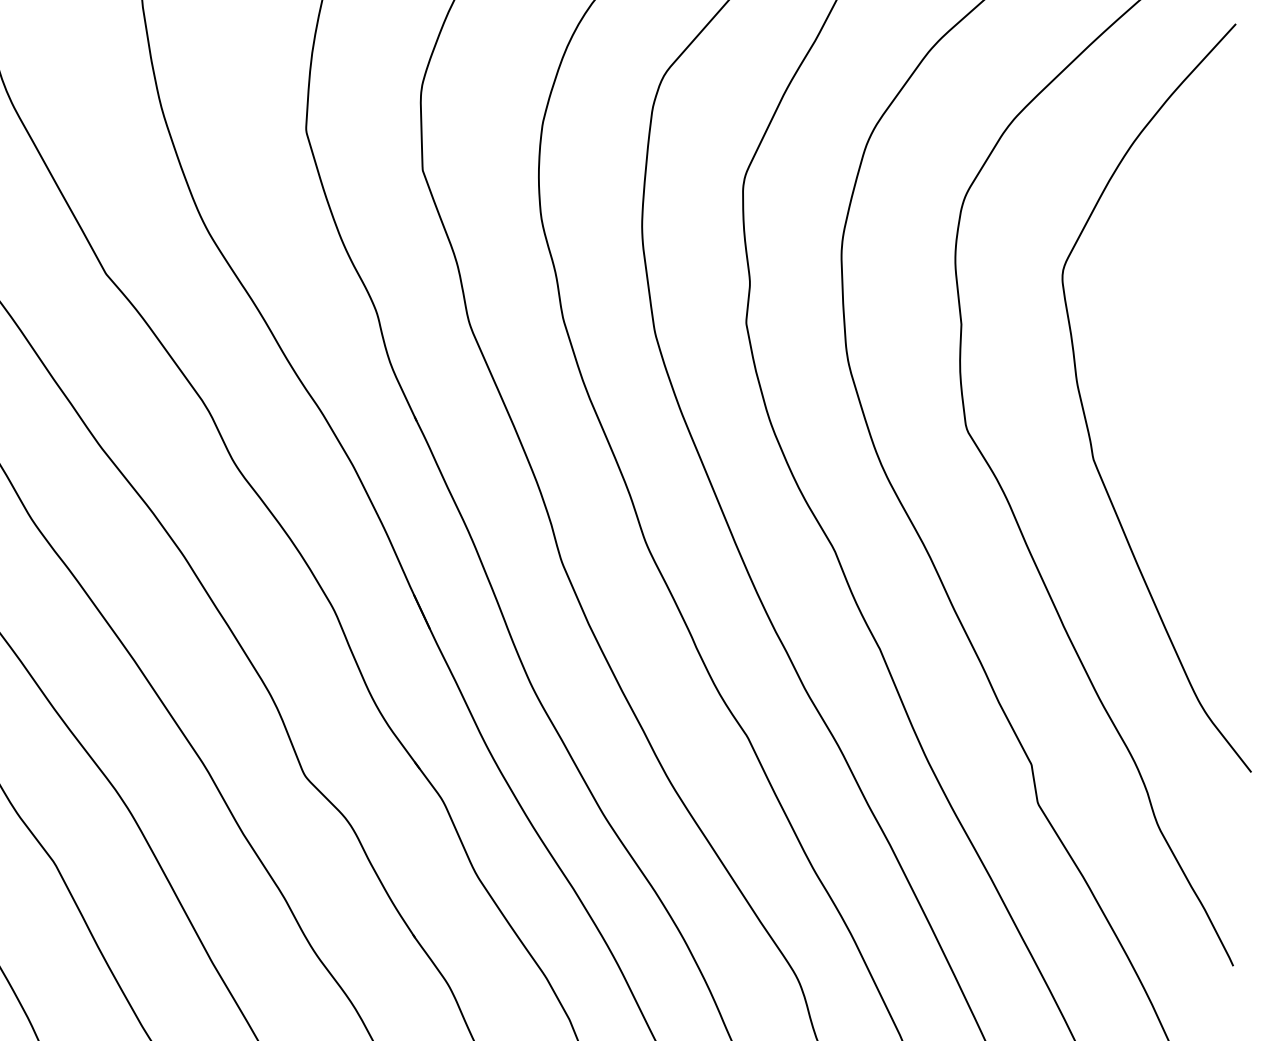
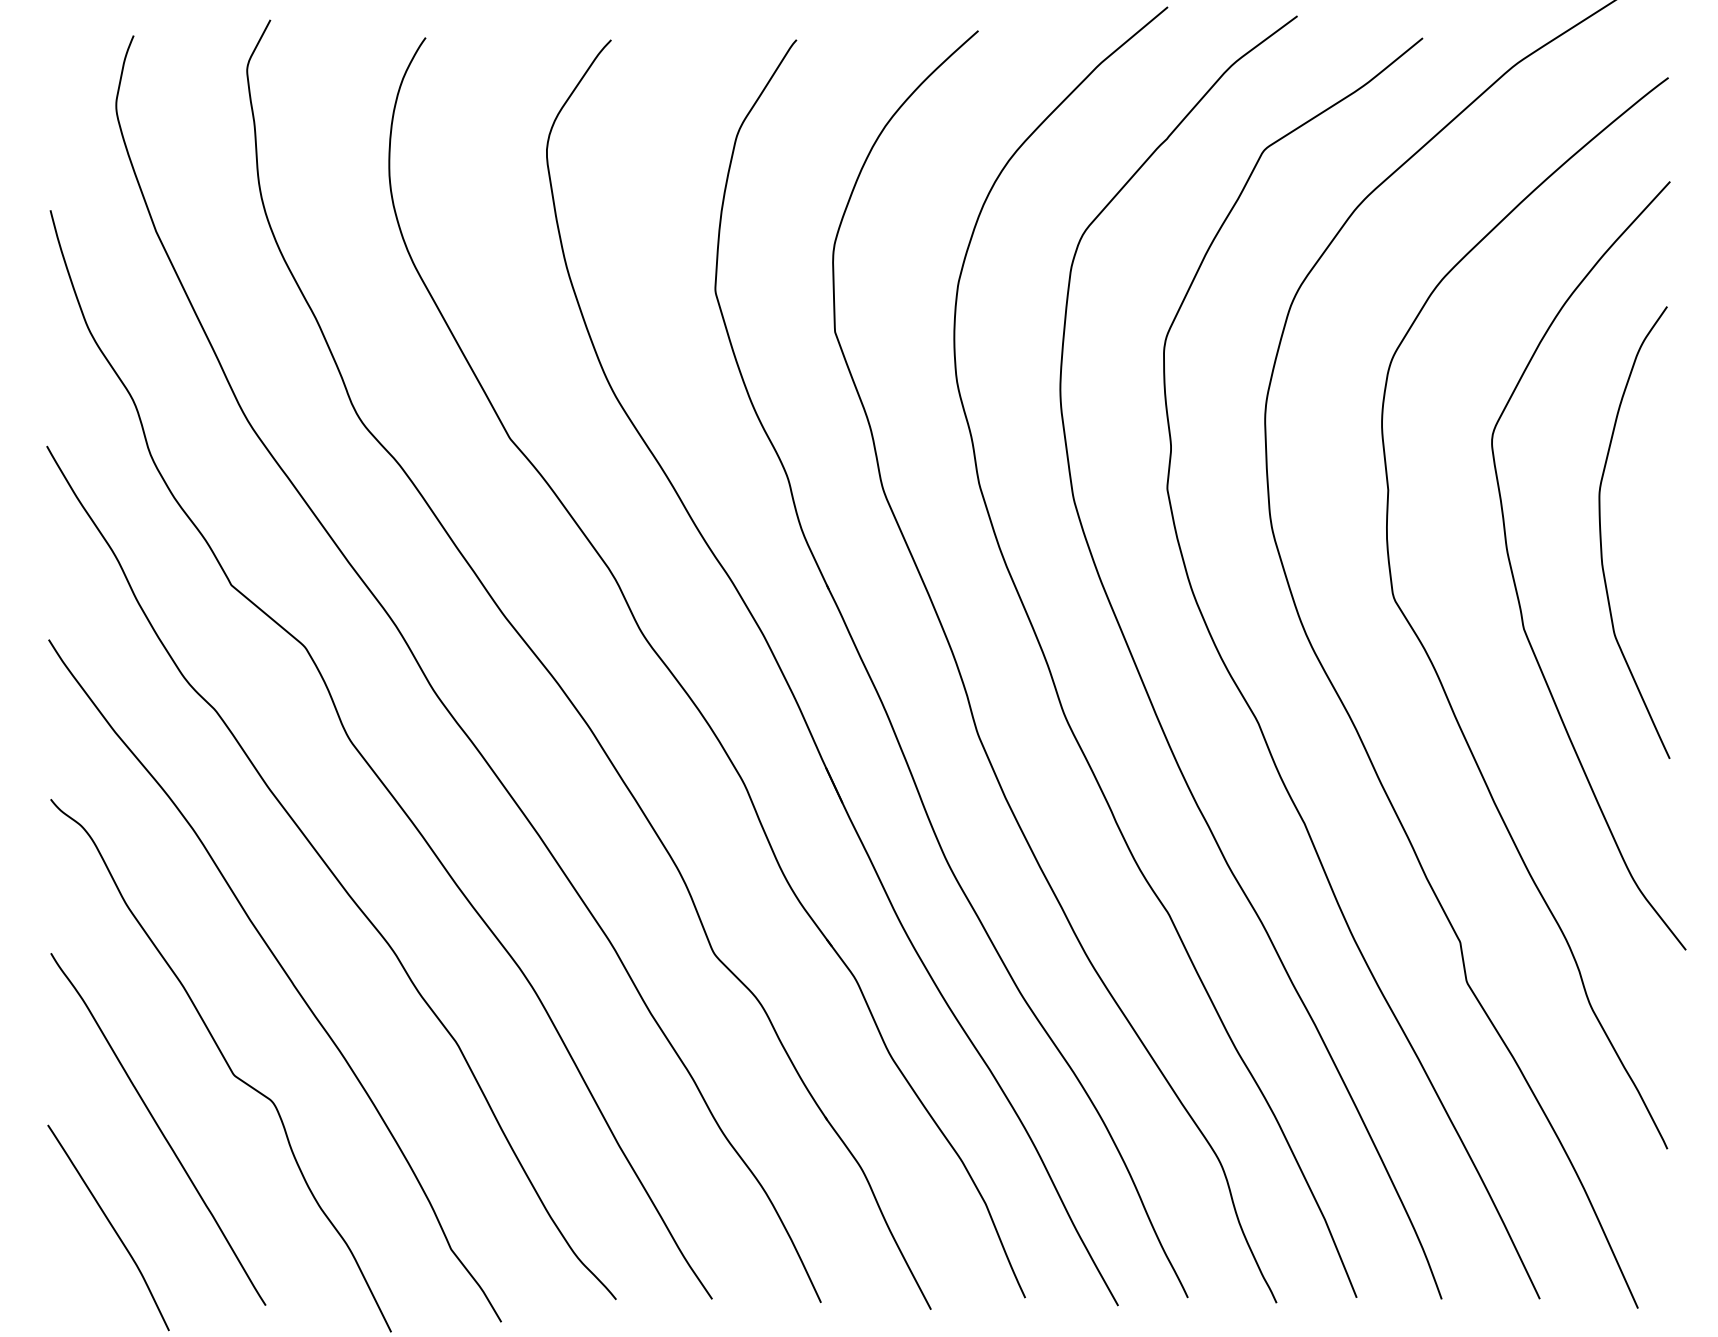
curve: (1169, 365) -> (1601, 532), added

